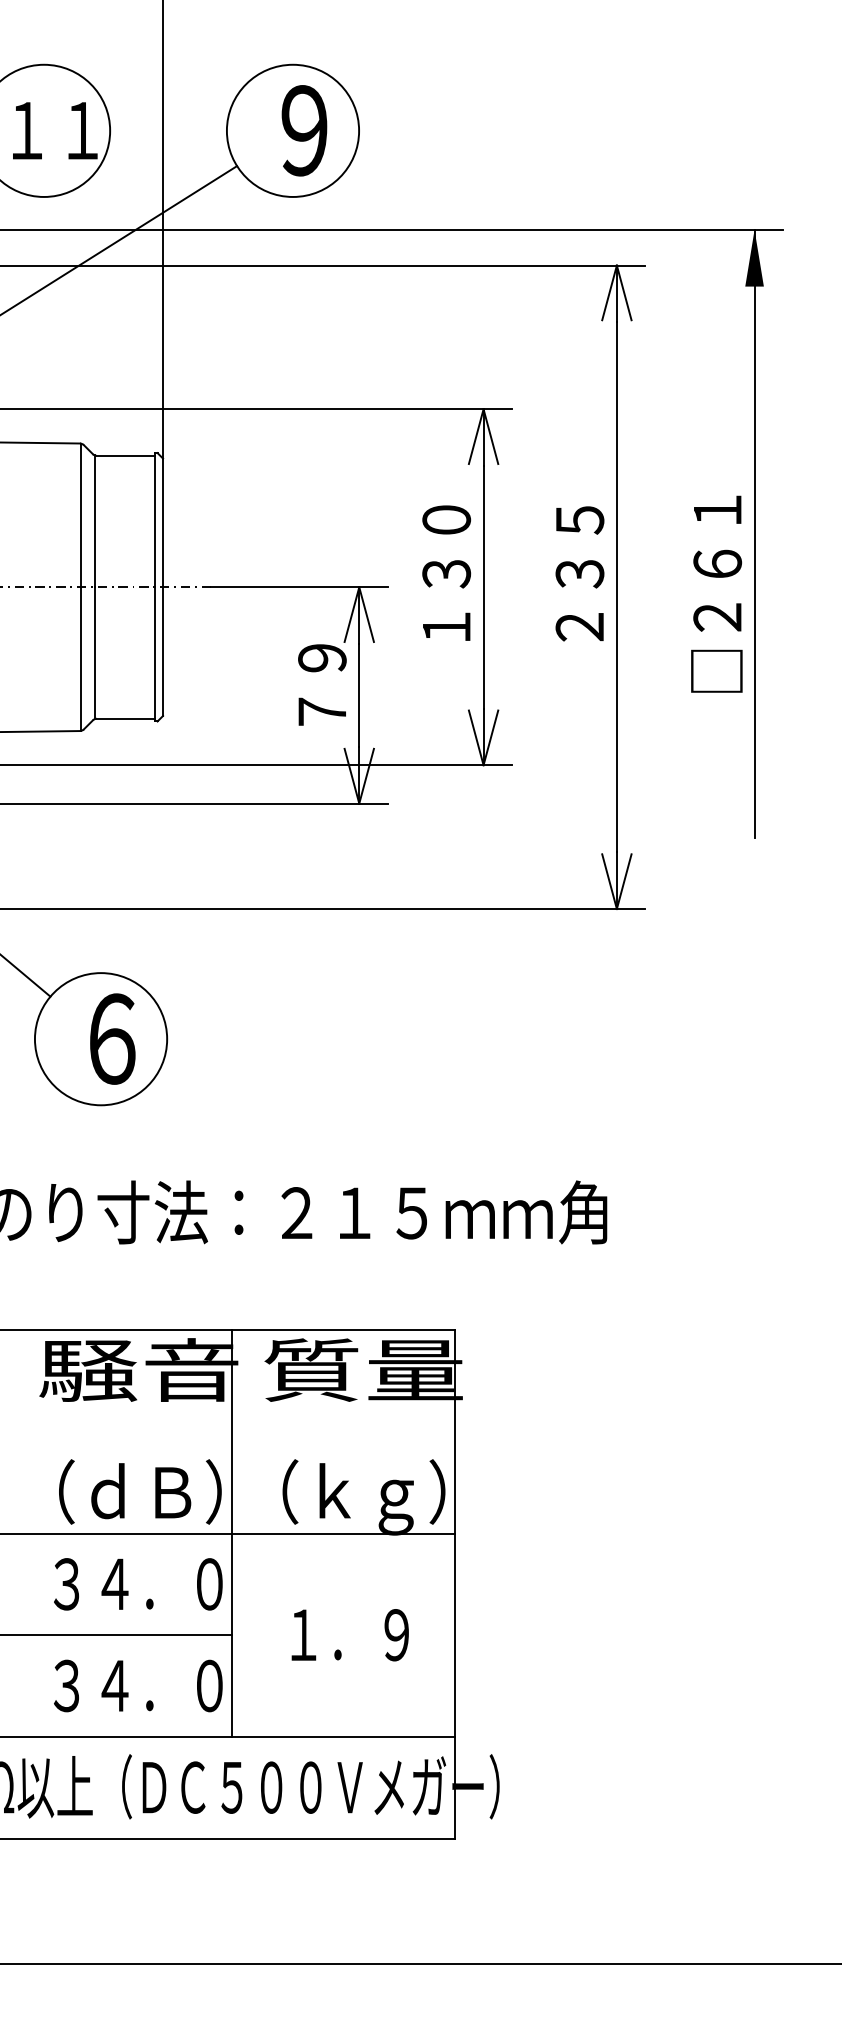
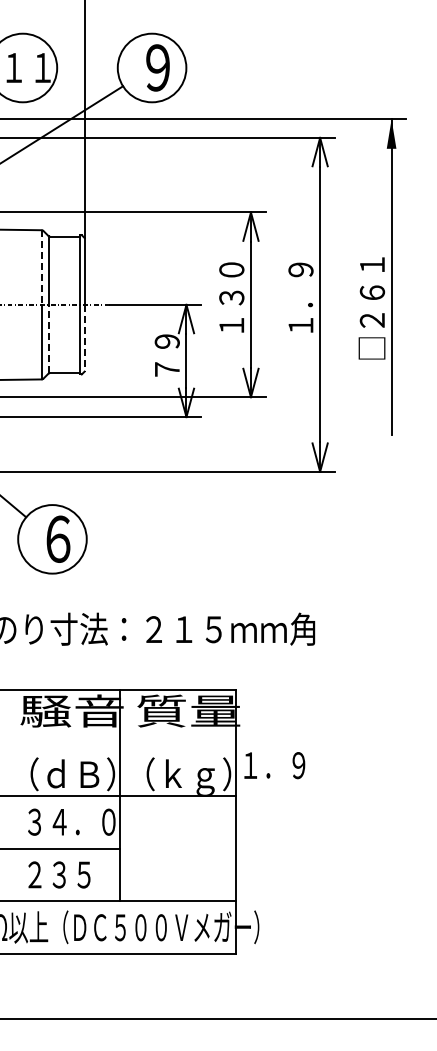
line: (81, 517) -> (42, 268), solid -> dashed
text: (579, 573) -> (300, 297), ２３５ -> １．９
line: (95, 652) -> (49, 338), solid -> dashed
line: (162, 652) -> (84, 338), solid -> dashed
text: (349, 1634) -> (274, 765), moved
text: (137, 1685) -> (71, 874), ３４．０ -> ２３５

